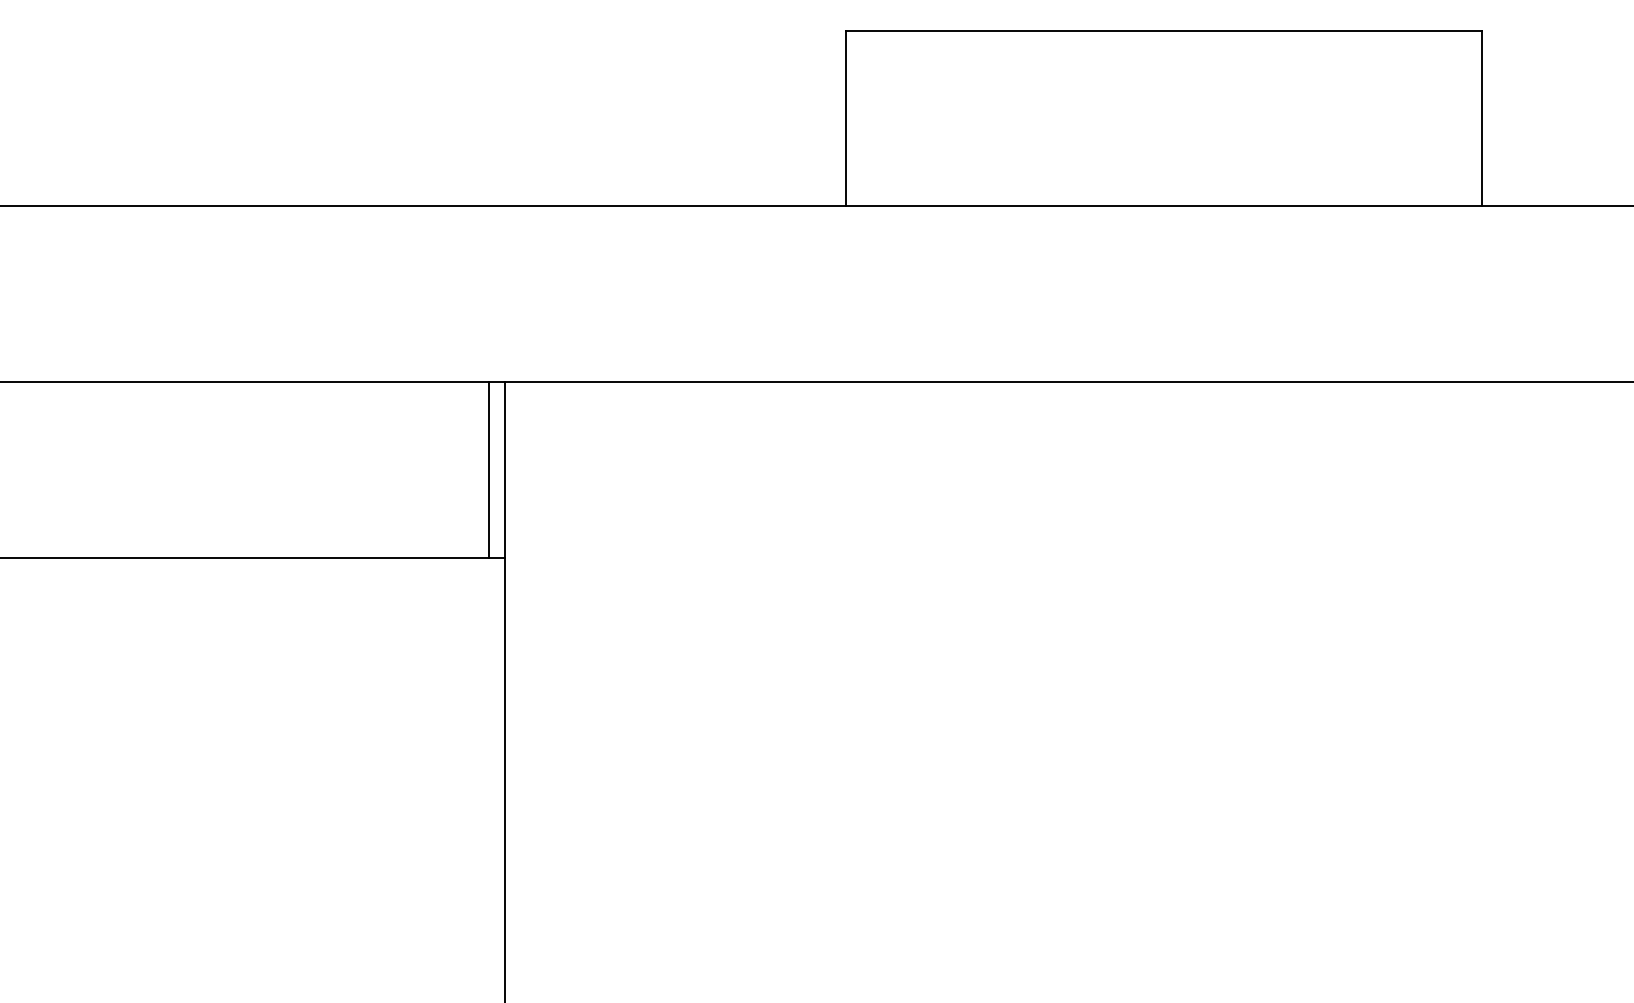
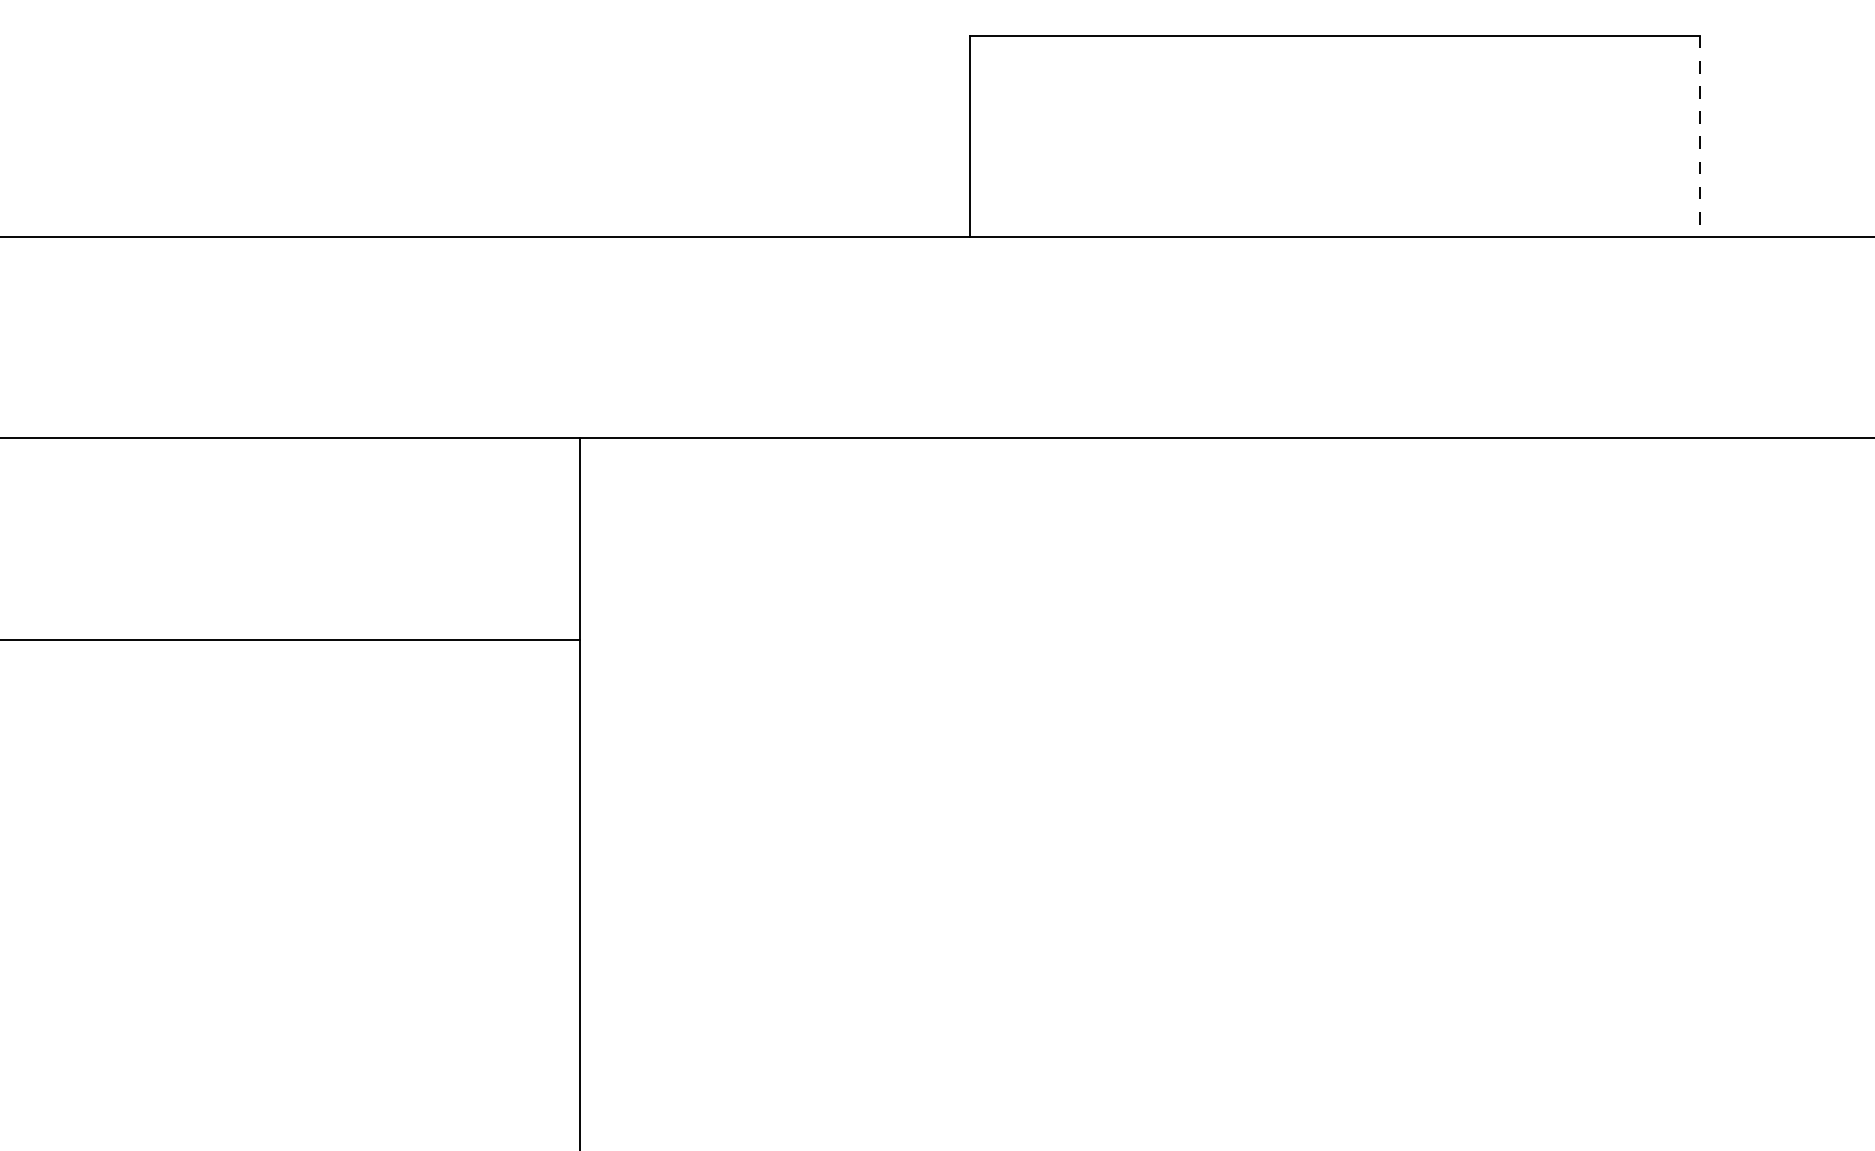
line: (1482, 118) -> (1700, 136), solid -> dashed
line: (489, 469) -> (561, 538), removed

